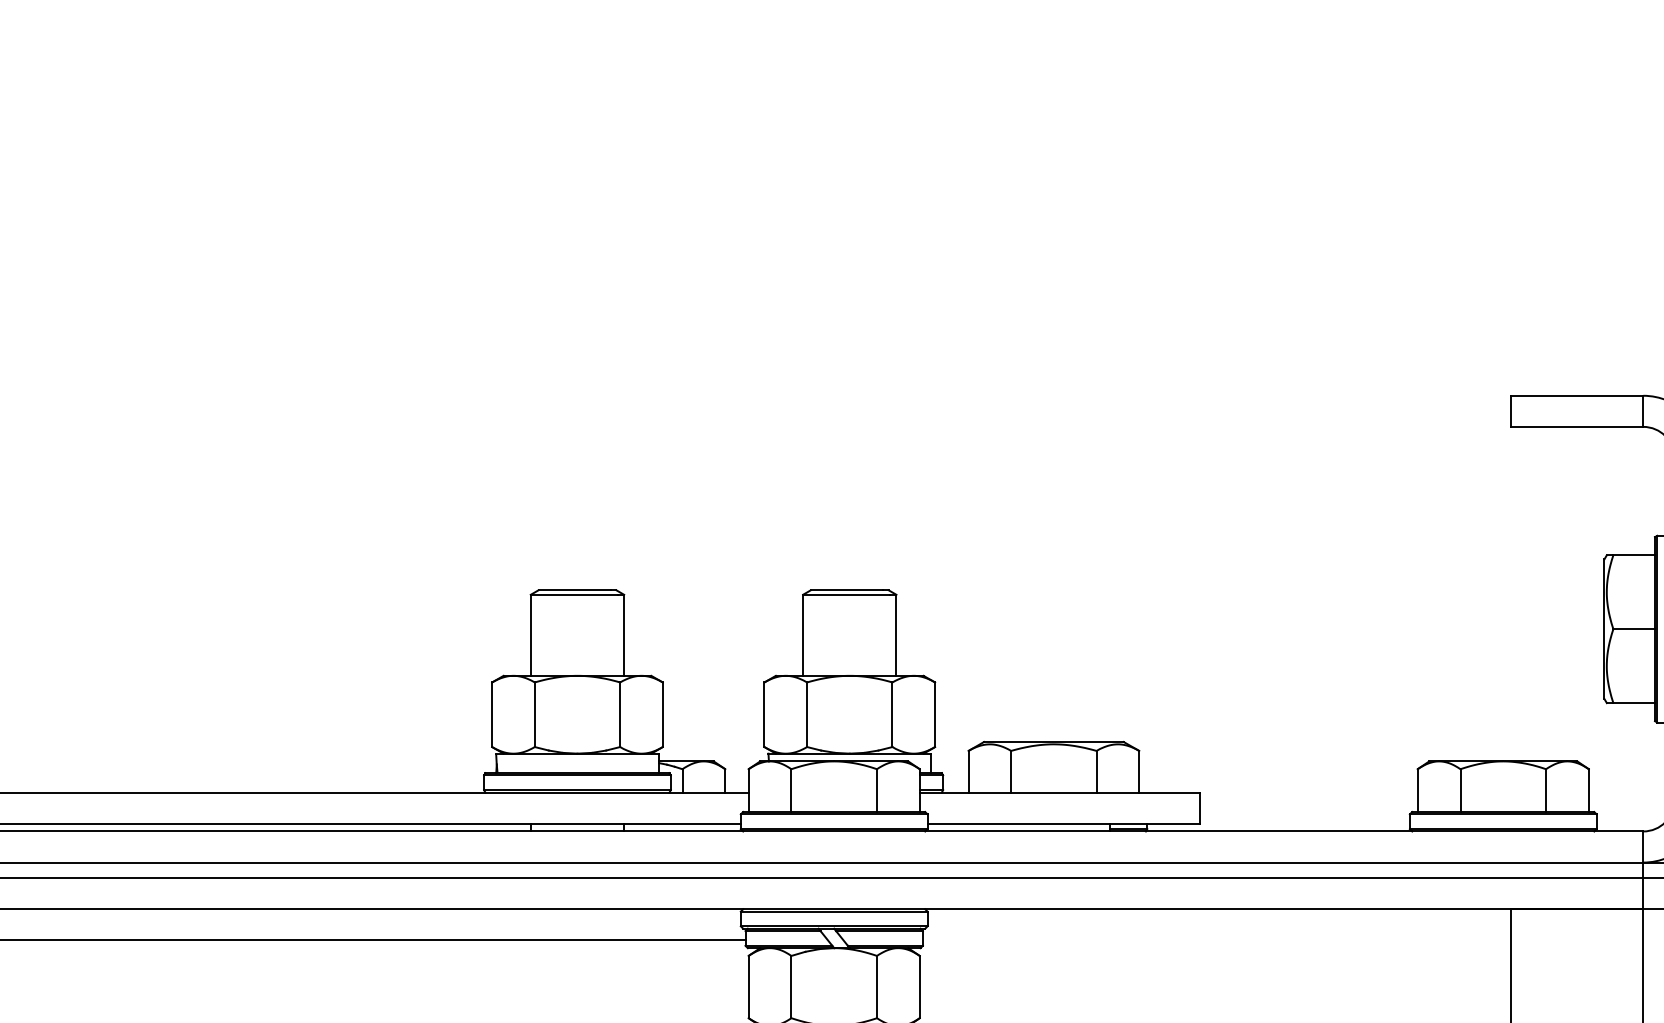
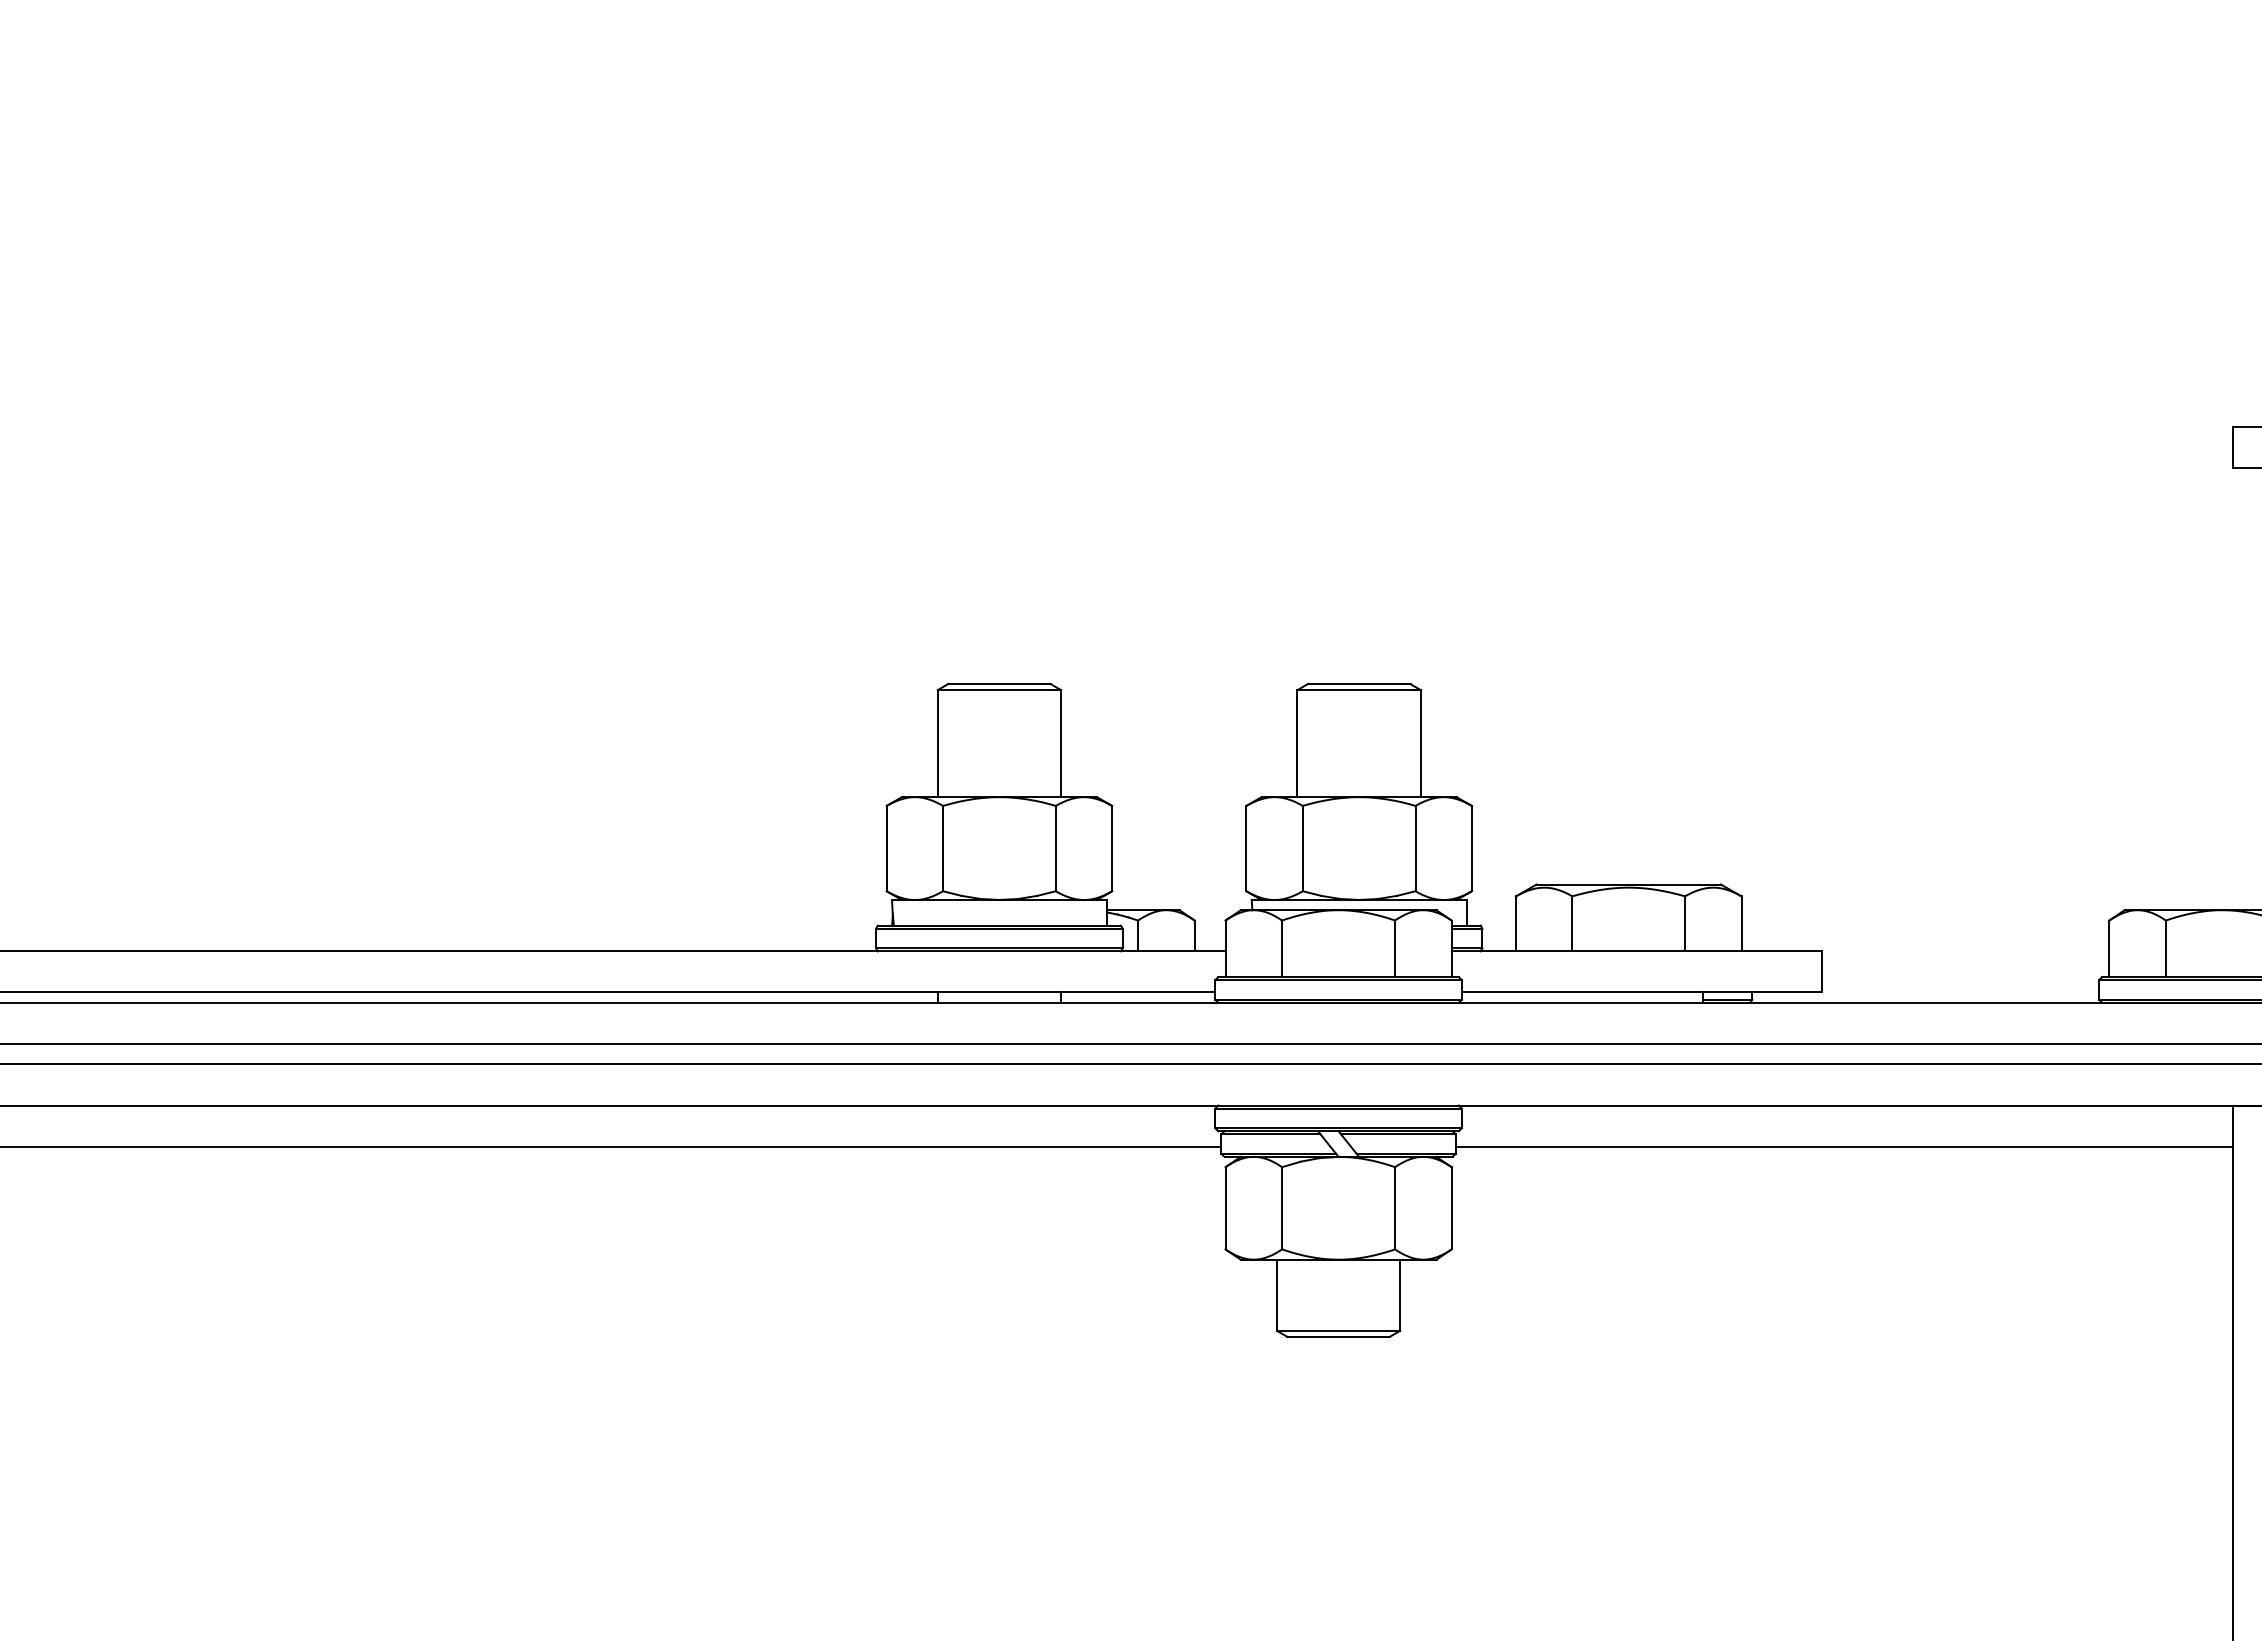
line: (1216, 940) -> (1843, 1146), added

